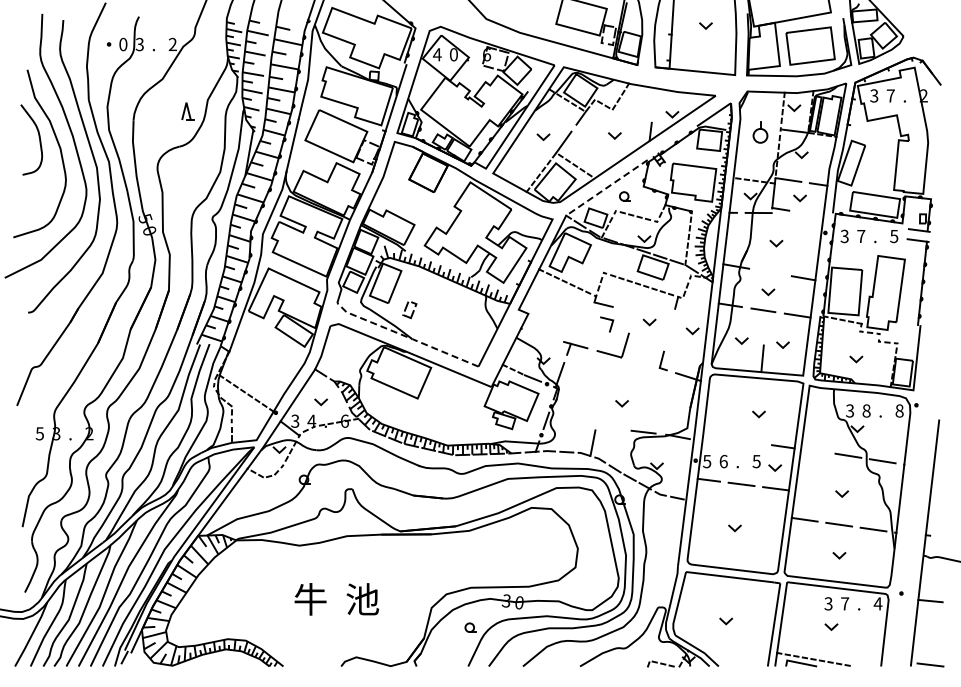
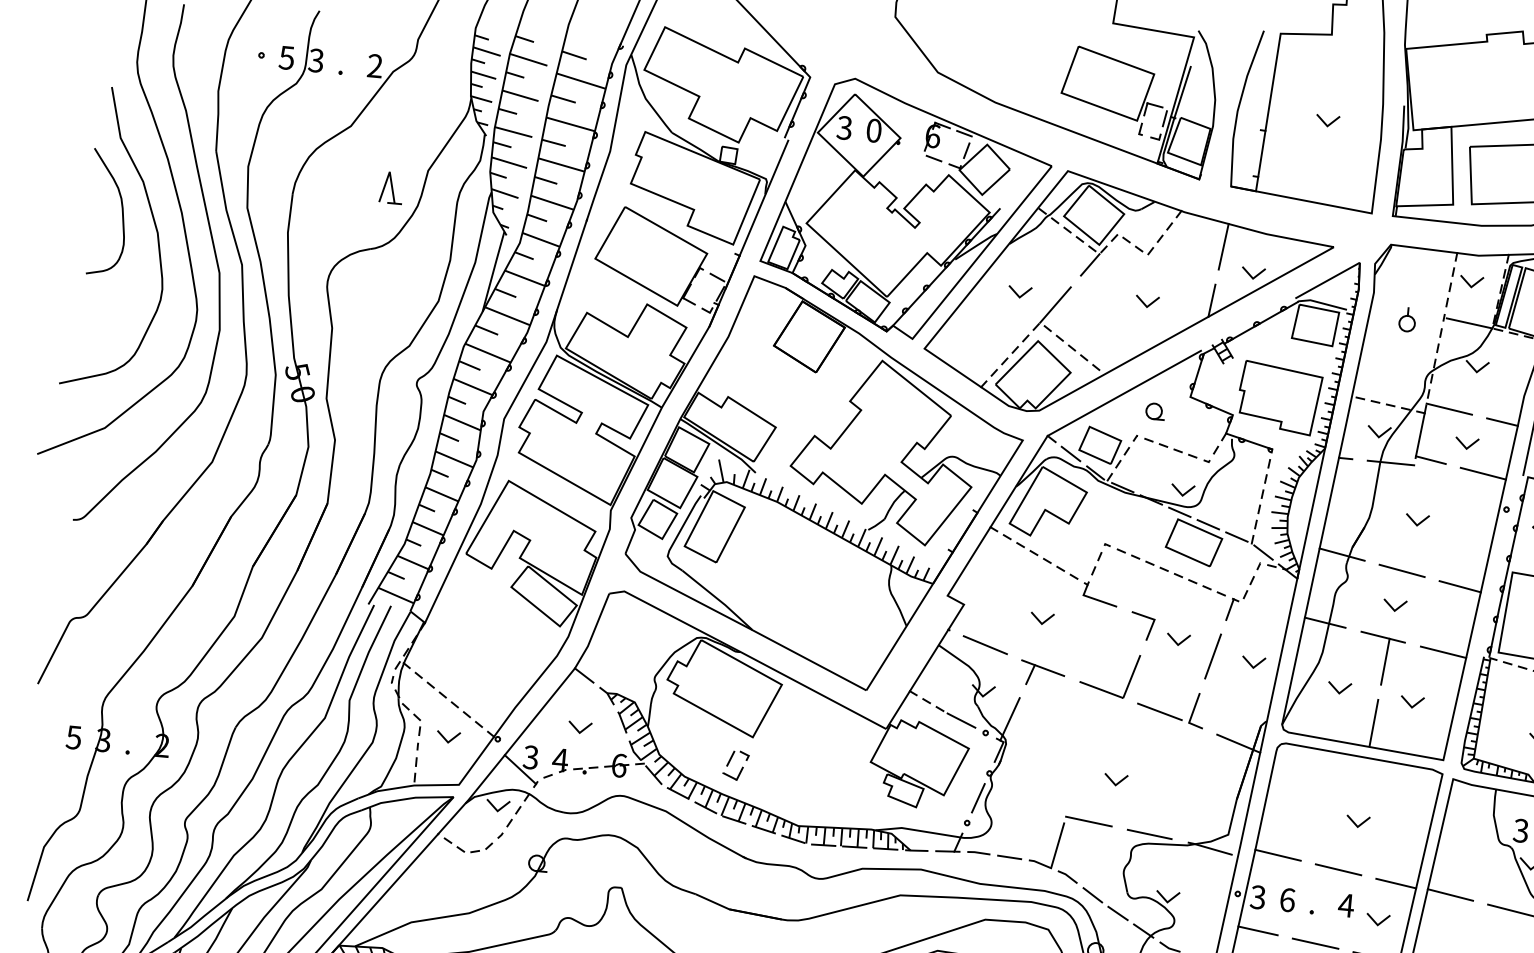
text: (123, 44) -> (287, 57), 0 -> 5
text: (437, 54) -> (844, 127), 4 -> 3
line: (654, 101) -> (1223, 247), added
part: (760, 132) -> (1407, 319), size x0.62
line: (606, 188) -> (1123, 394), dashed -> solid
line: (810, 214) -> (1483, 474), added
line: (770, 272) -> (1402, 570), added
part: (409, 310) -> (735, 766), moved
line: (571, 318) -> (1040, 620), added
line: (765, 323) -> (1384, 661), added
line: (610, 325) -> (1148, 628), moved
line: (669, 329) -> (1212, 655), added
line: (541, 335) -> (983, 645), added
line: (406, 336) -> (743, 624), dashed -> solid
line: (642, 362) -> (1159, 710), added
line: (249, 414) -> (450, 737), added
line: (609, 427) -> (1089, 820), added
line: (716, 436) -> (1278, 854), added
line: (750, 441) -> (1338, 868), added
line: (813, 450) -> (1449, 895), added
text: (707, 460) -> (1258, 895), 5 -> 3
text: (756, 461) -> (1345, 905), 5 -> 4

